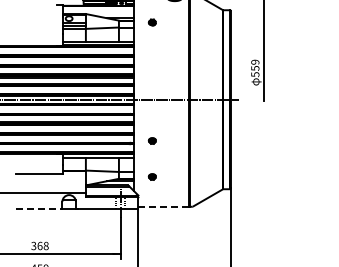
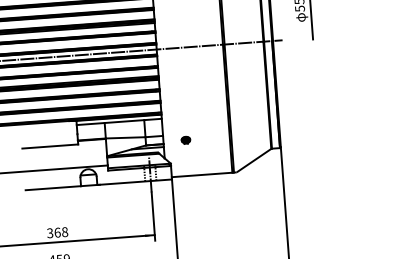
part: (151, 140) -> (181, 96), removed
line: (163, 206) -> (201, 174), dashed -> solid
line: (39, 208) -> (53, 187), dashed -> solid

